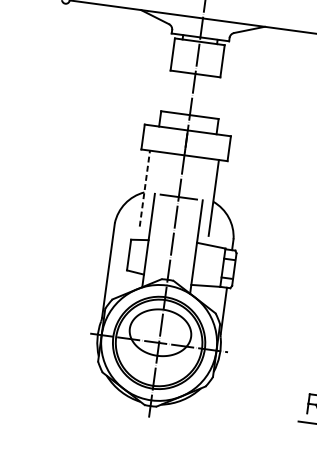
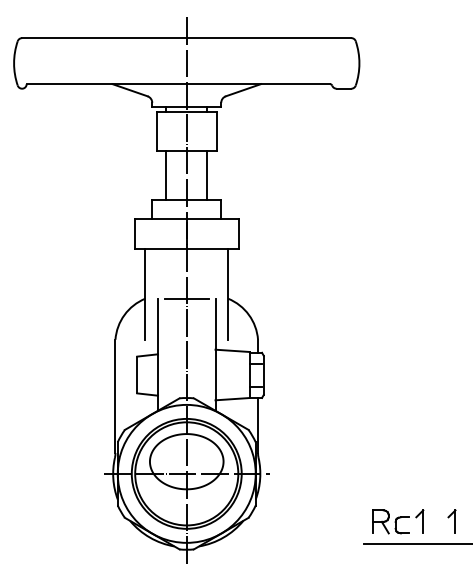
line: (175, 92) -> (166, 175), added
line: (209, 96) -> (207, 175), added
line: (144, 188) -> (145, 294), dashed -> solid

